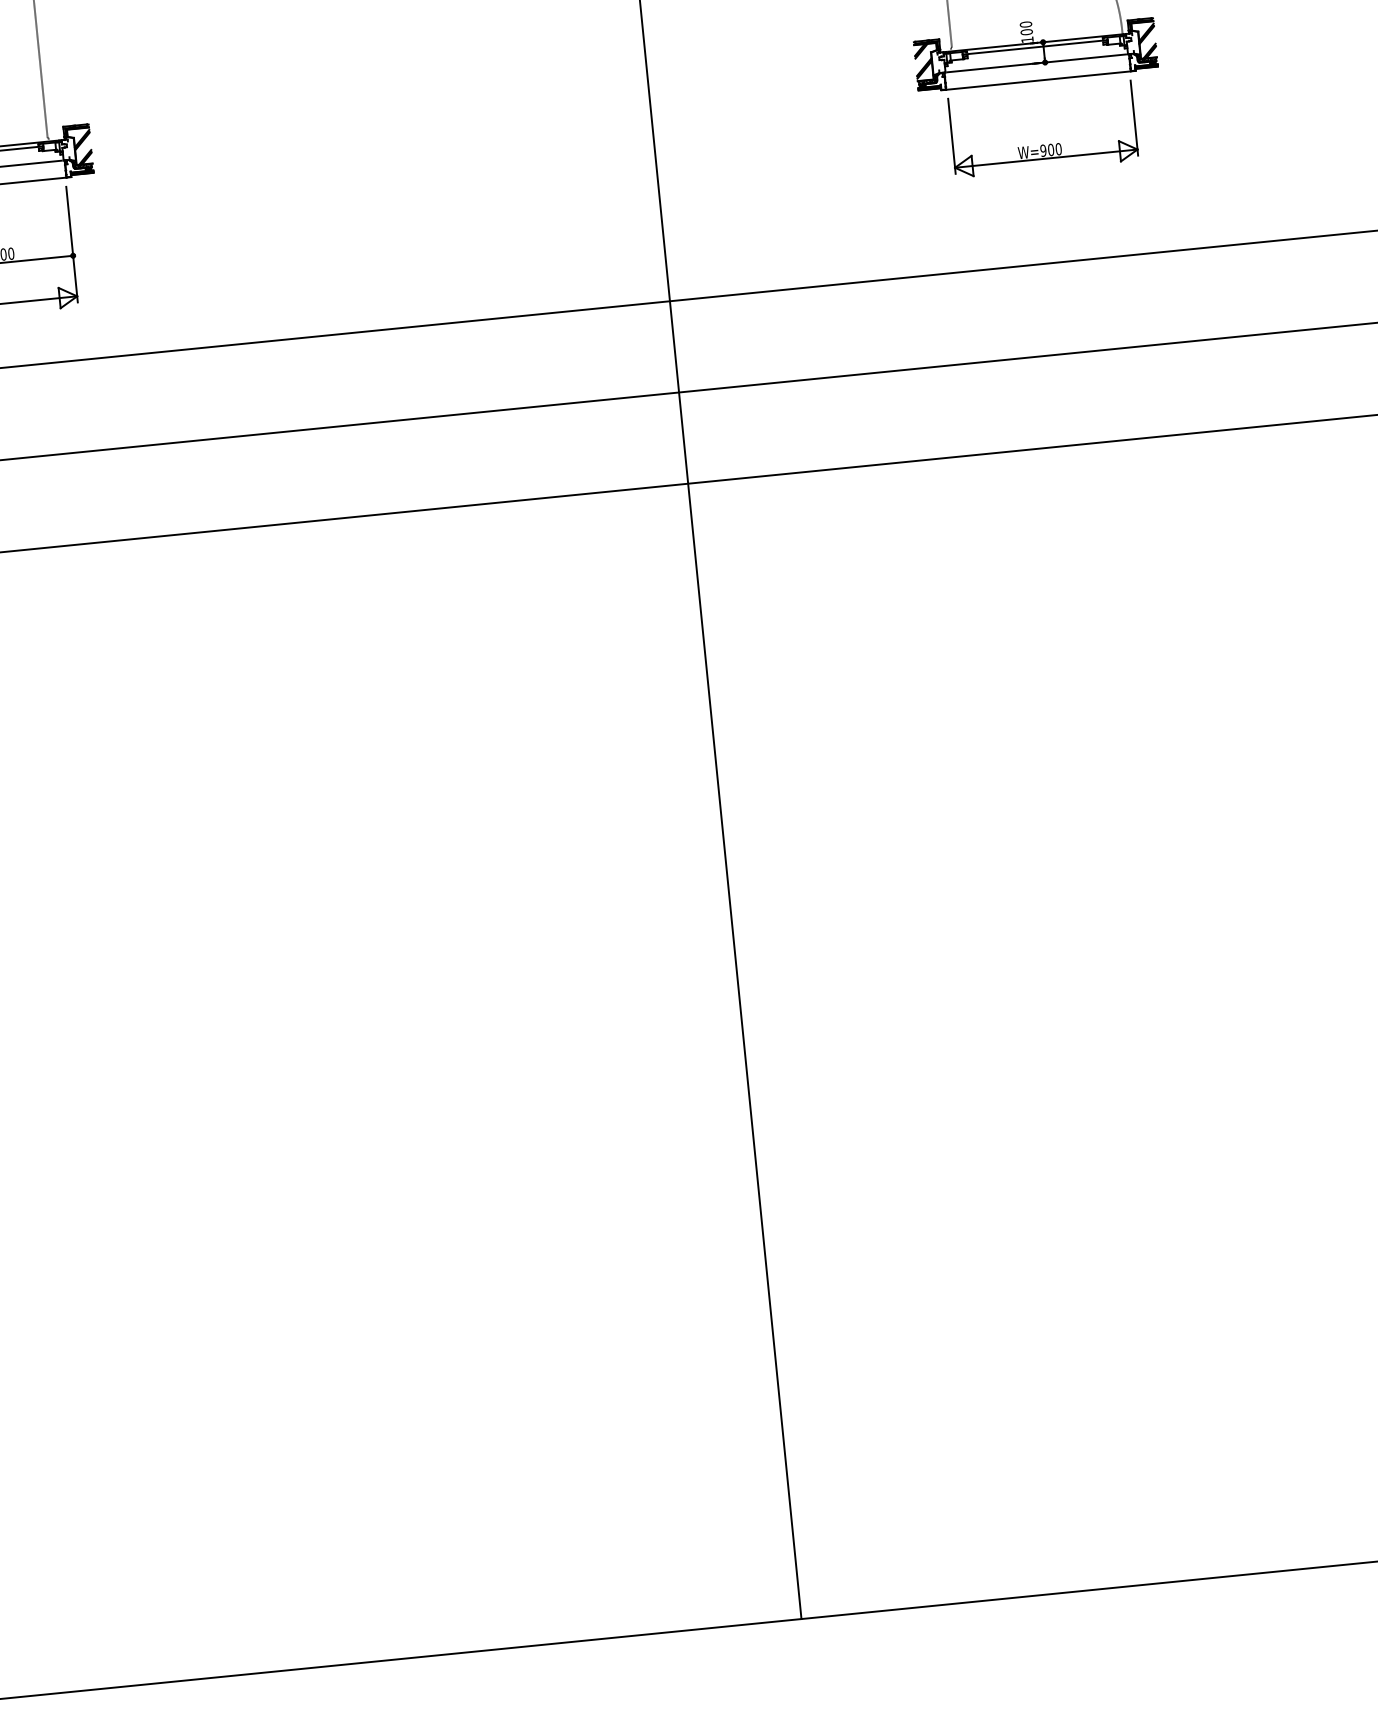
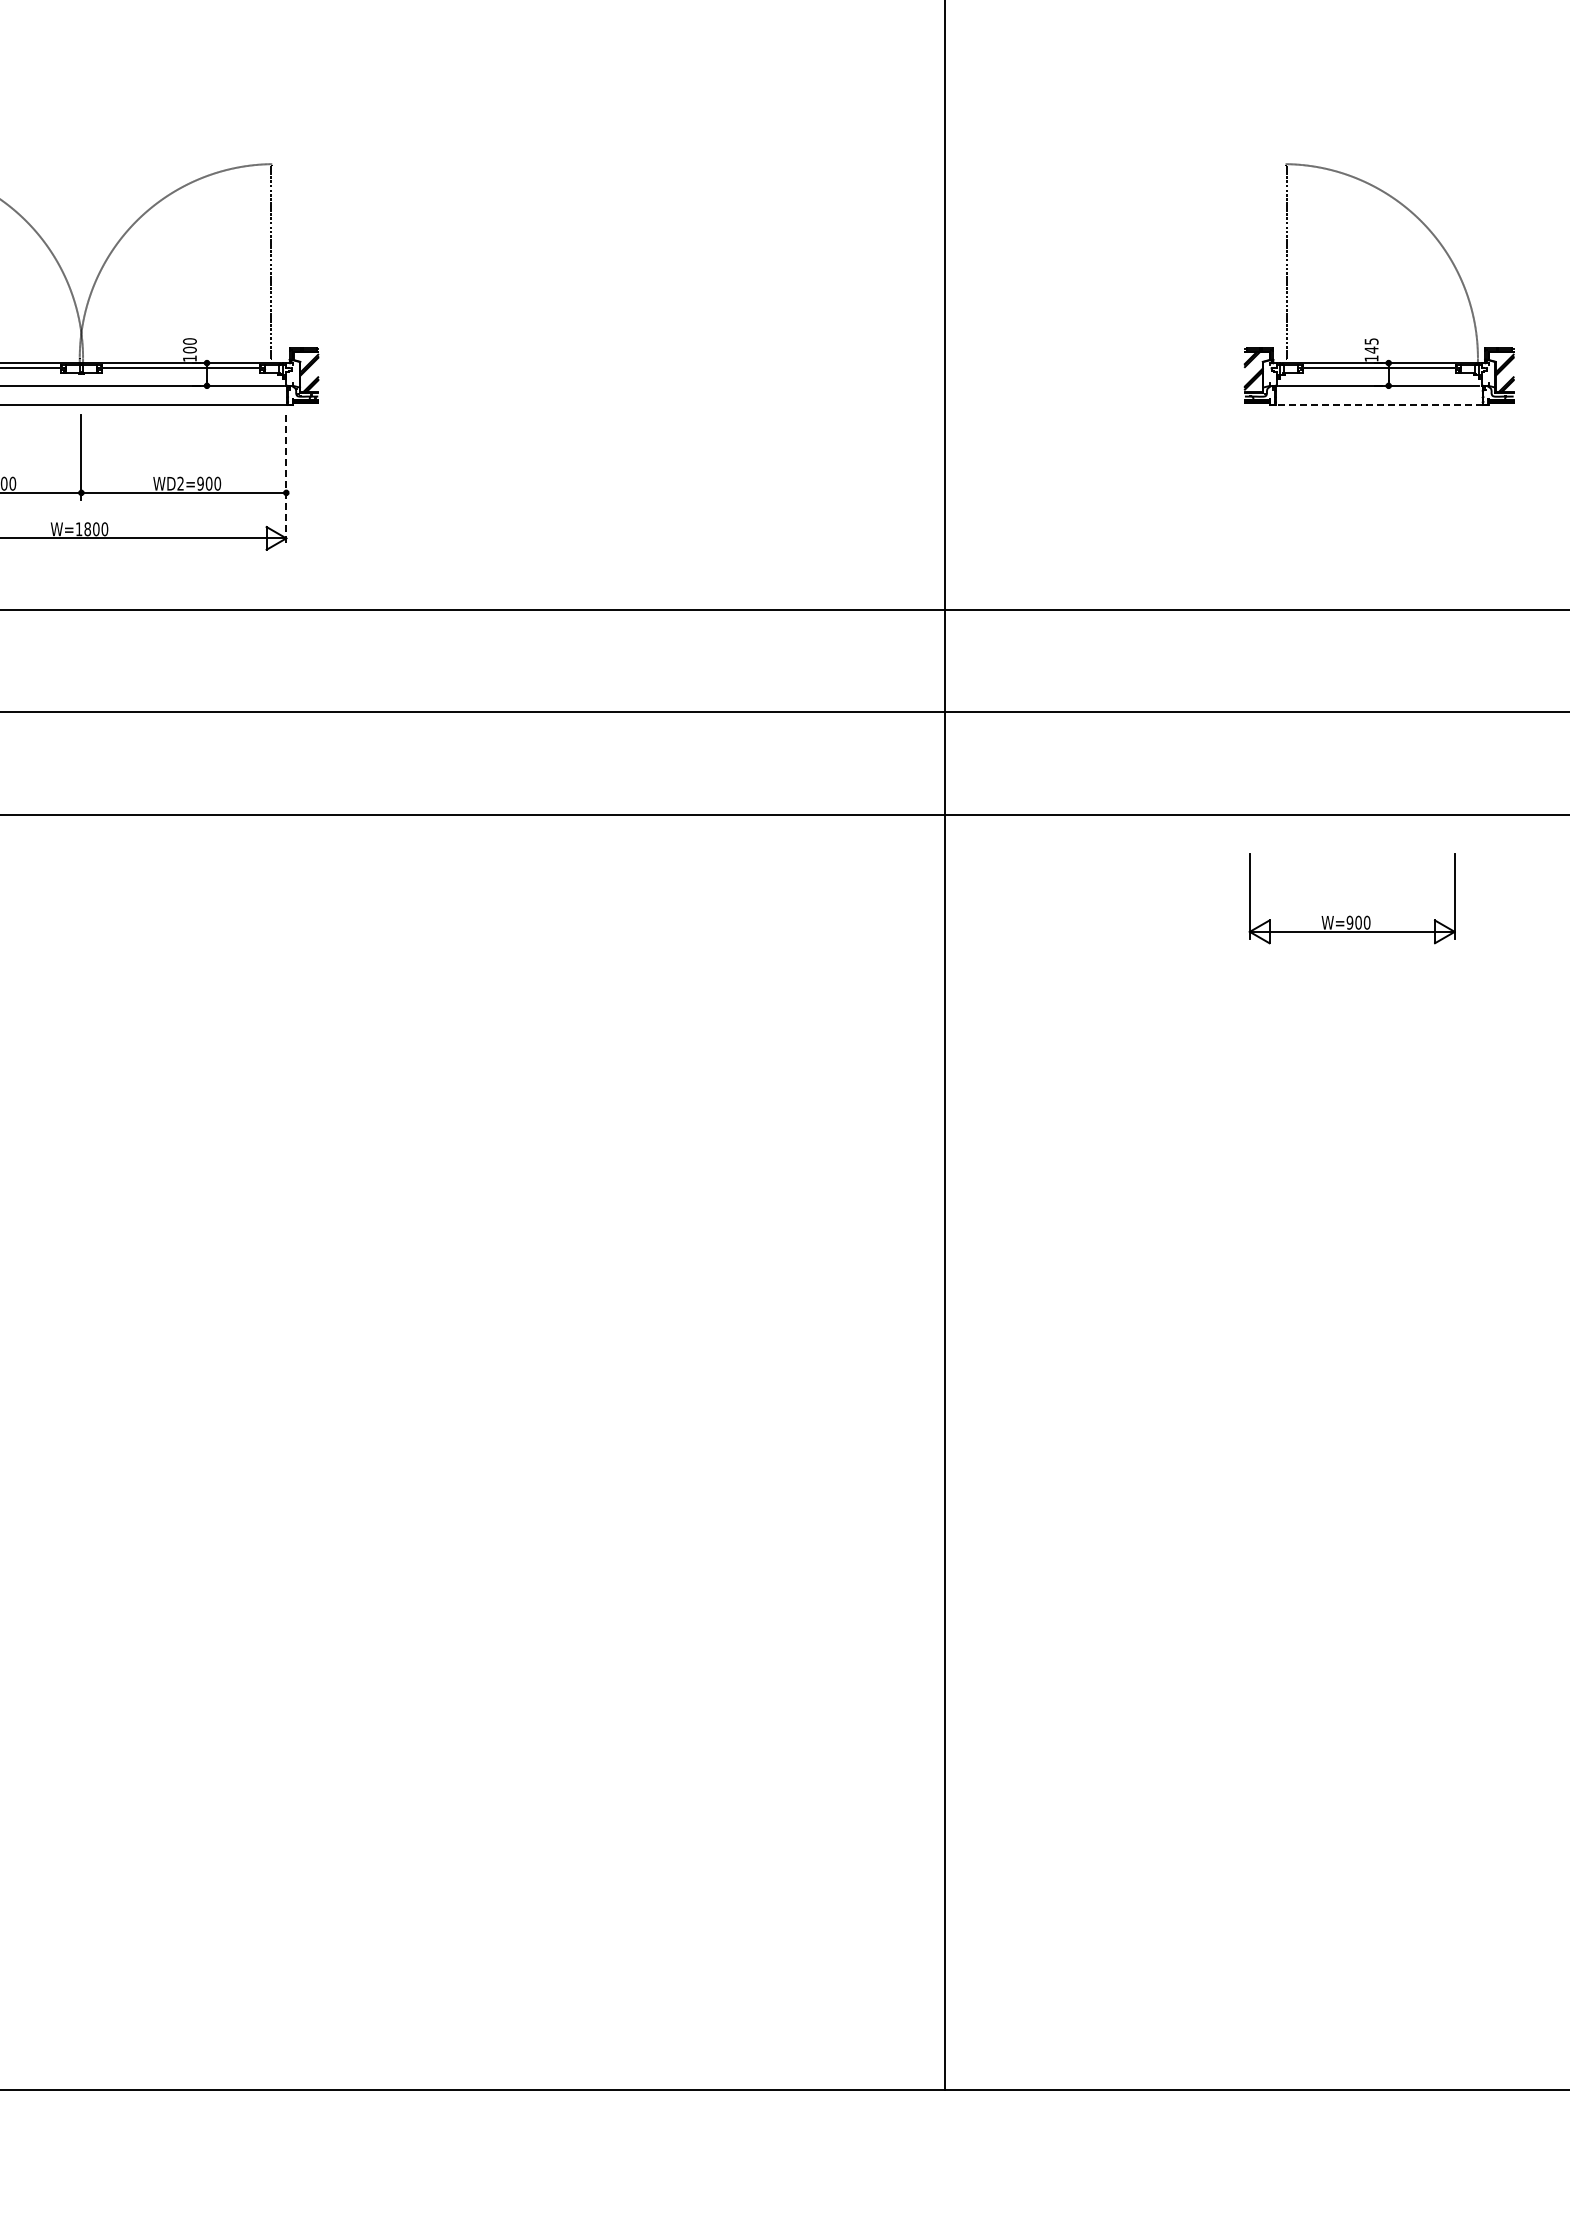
text: (1026, 28) -> (1371, 345), 100 -> 145
line: (1038, 80) -> (1379, 405), solid -> dashed
part: (1043, 144) -> (1350, 915), moved
line: (72, 244) -> (286, 480), solid -> dashed

